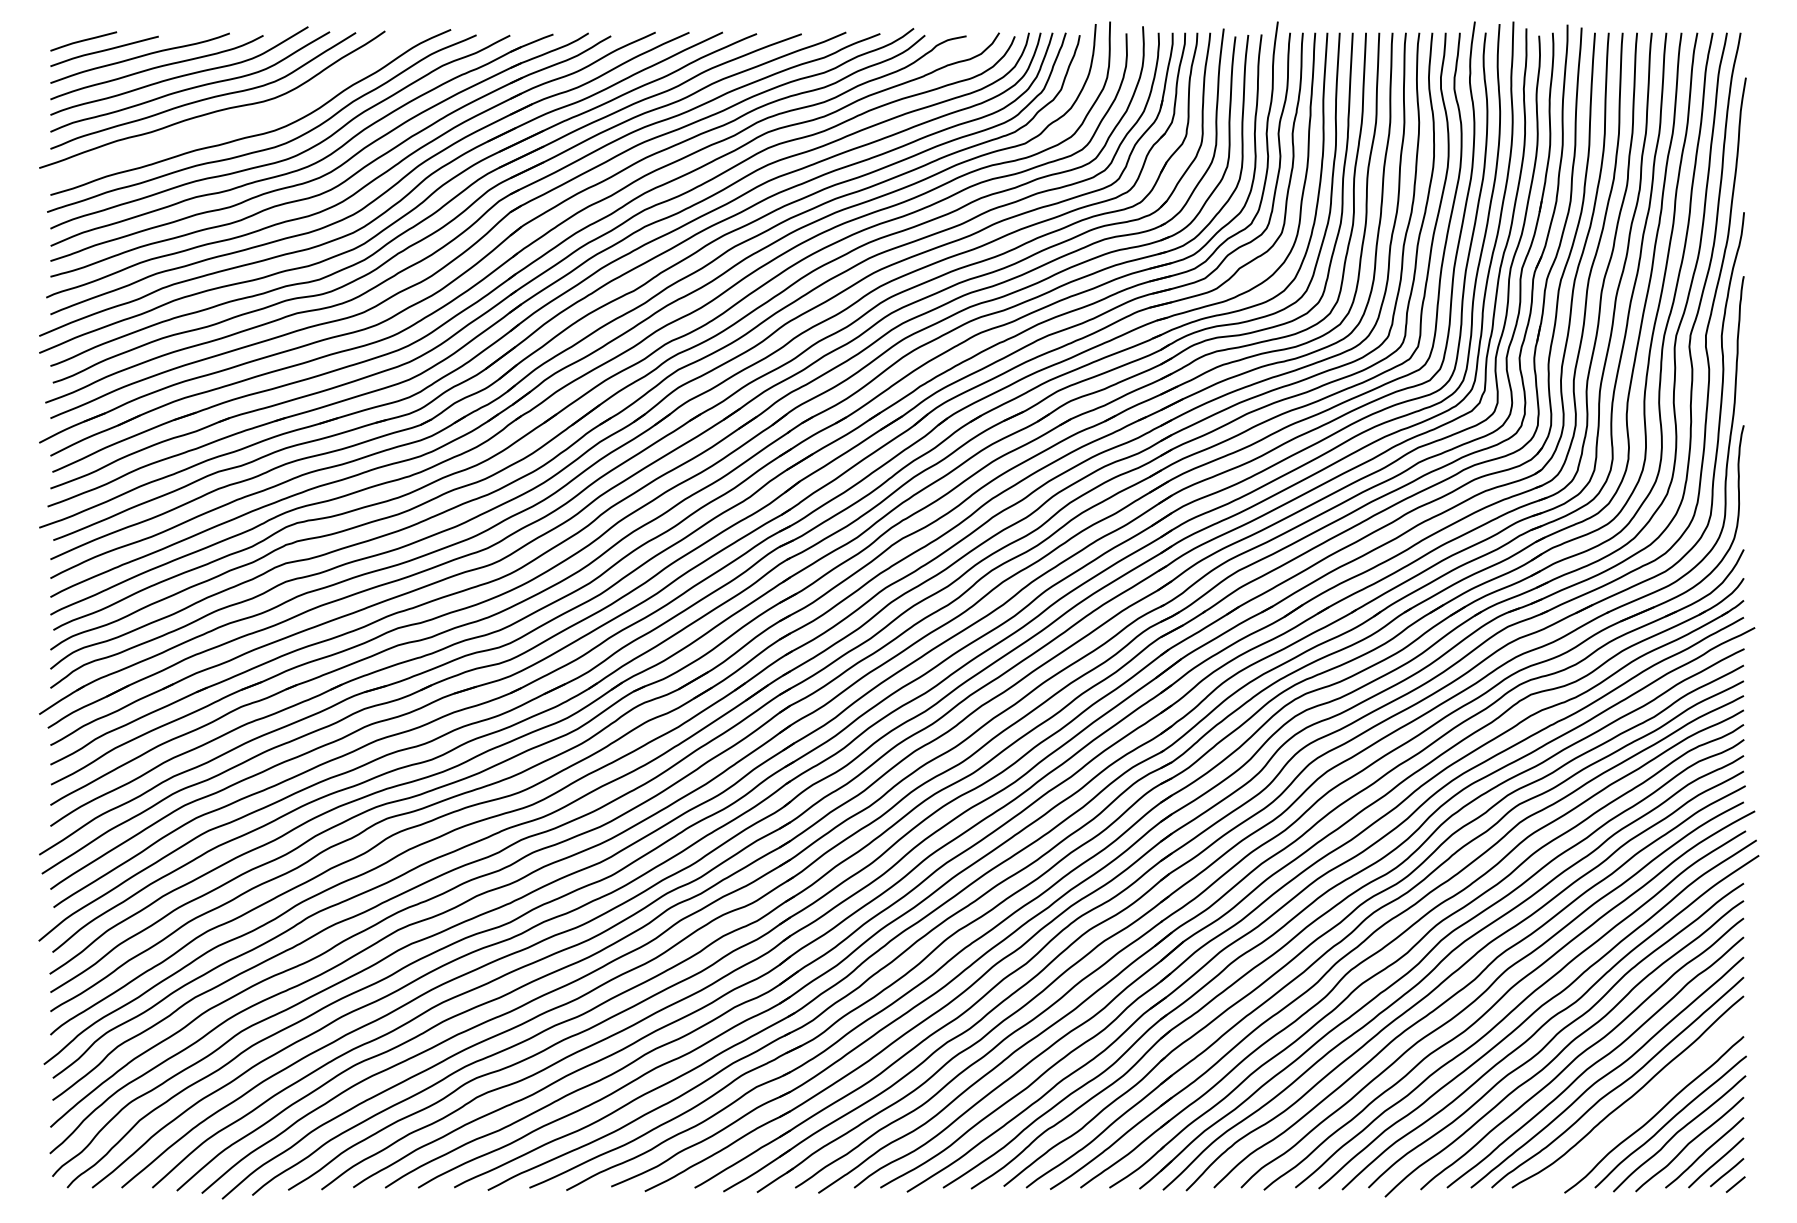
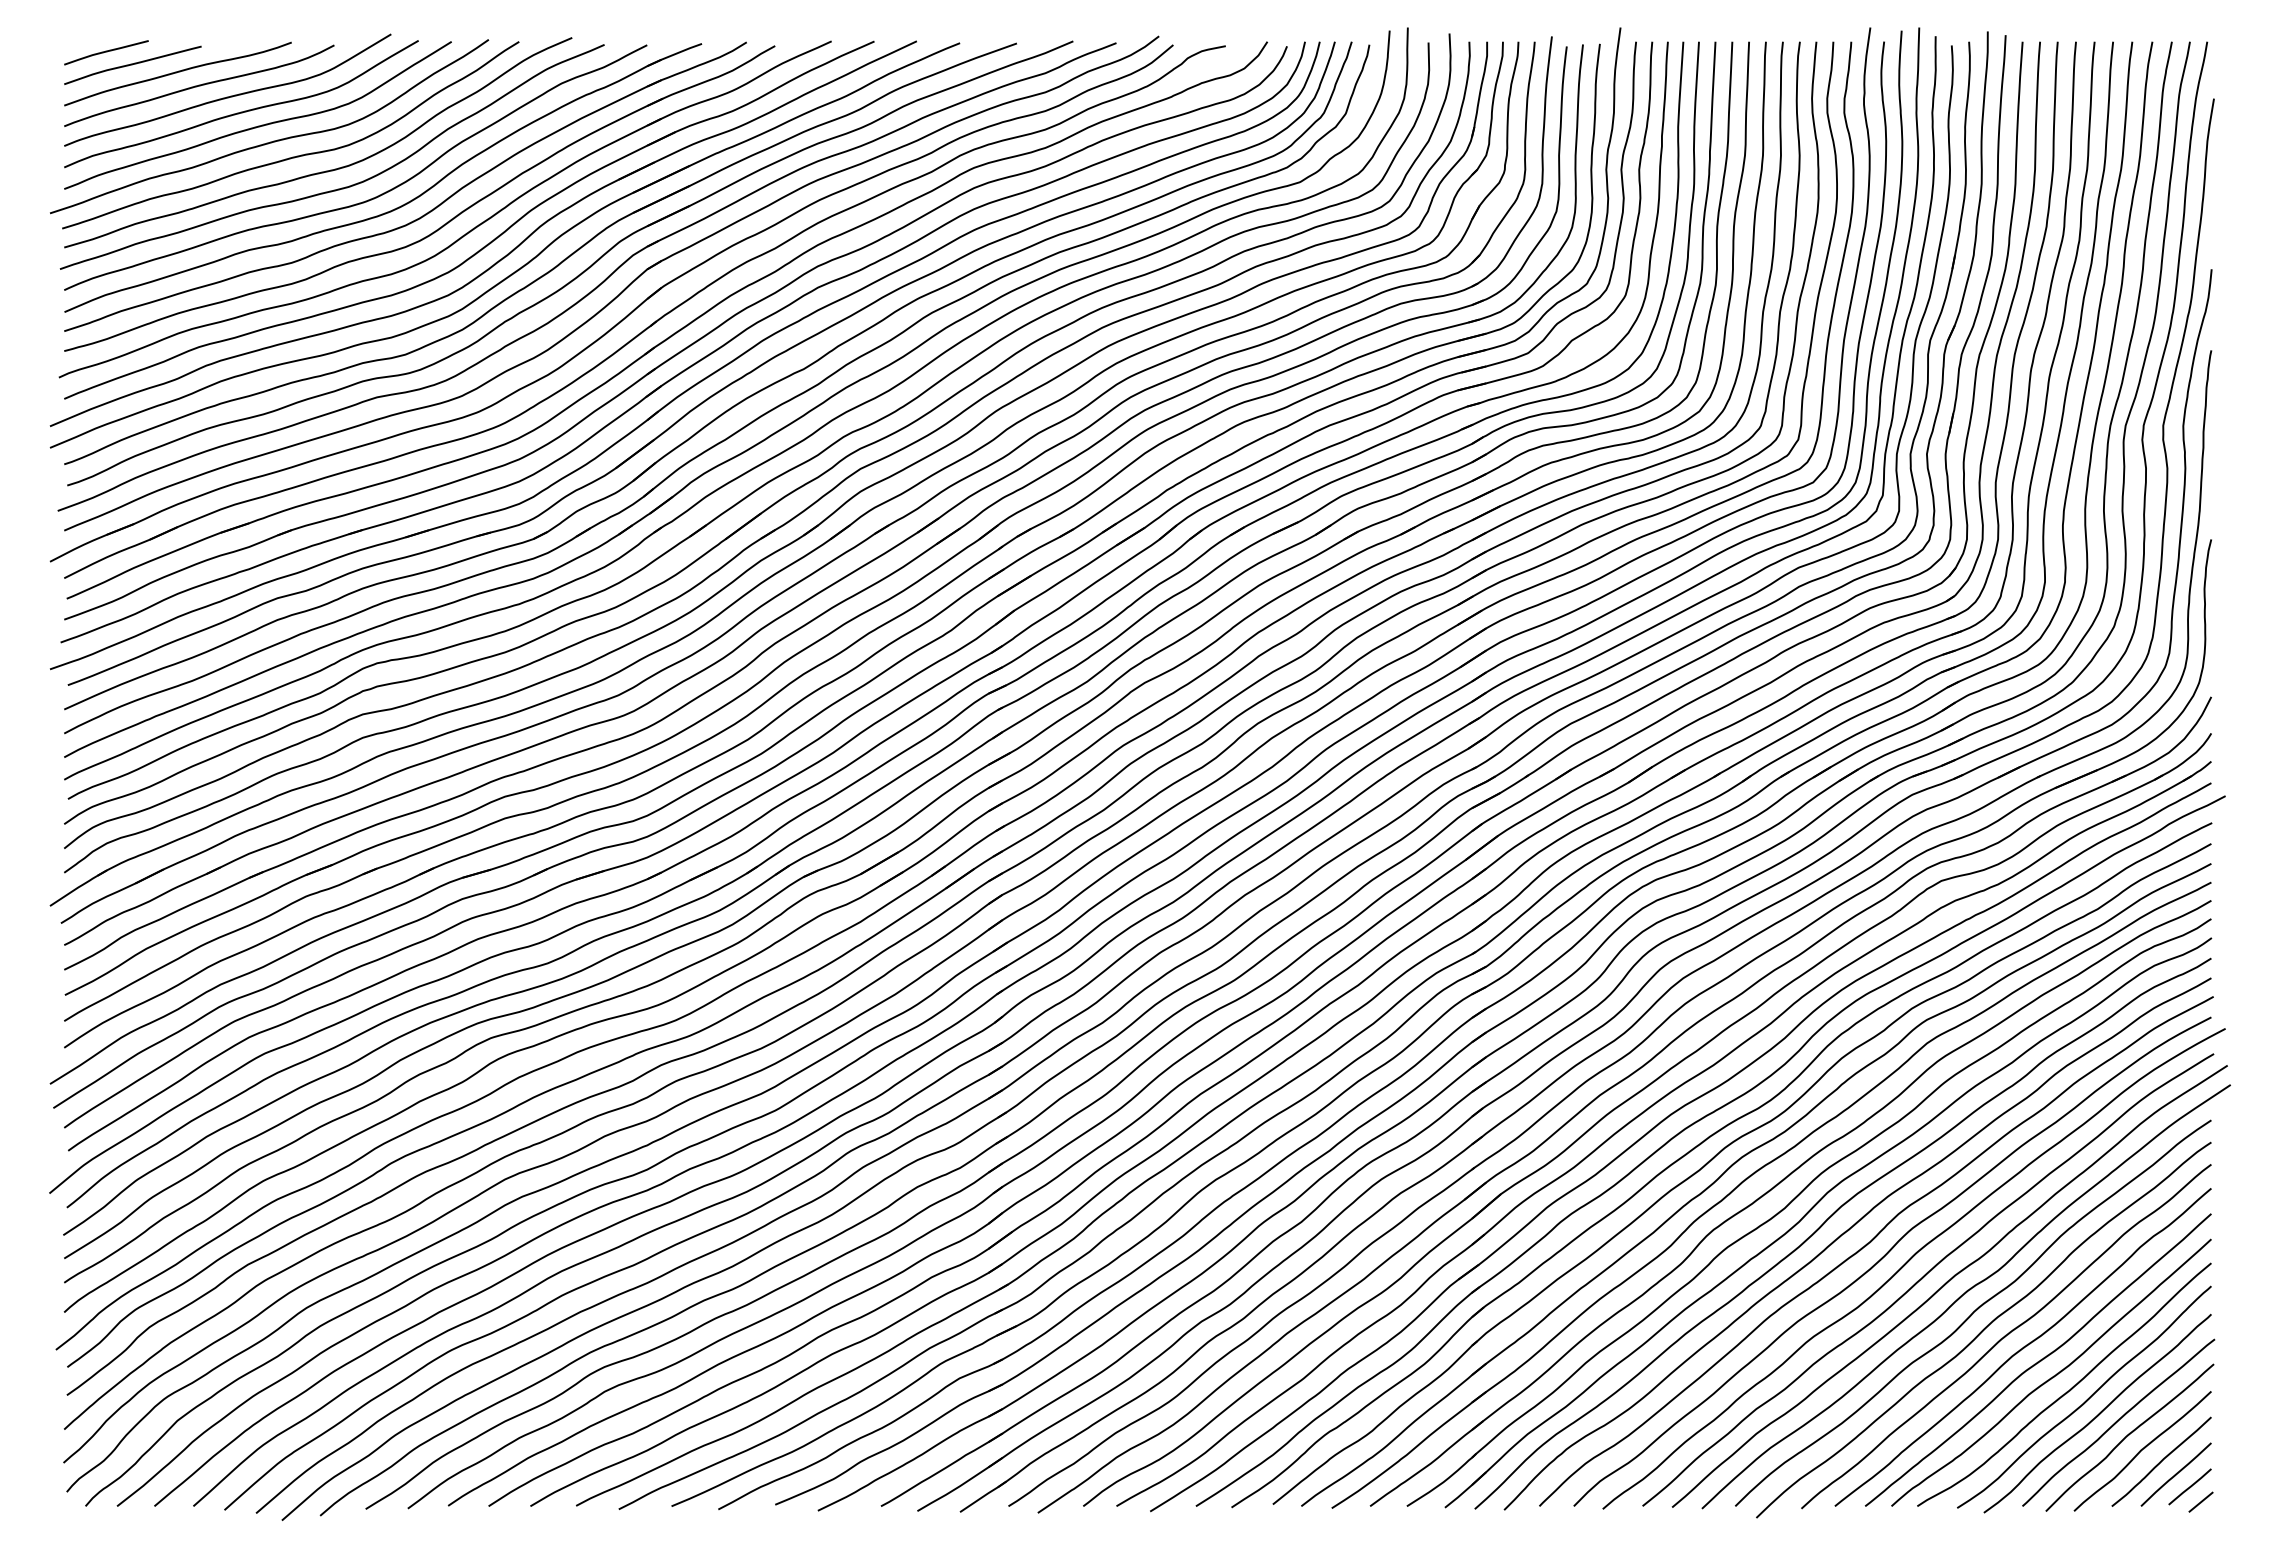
curve: (233, 122) -> (296, 155), added
curve: (1646, 1102) -> (2087, 1398), added

